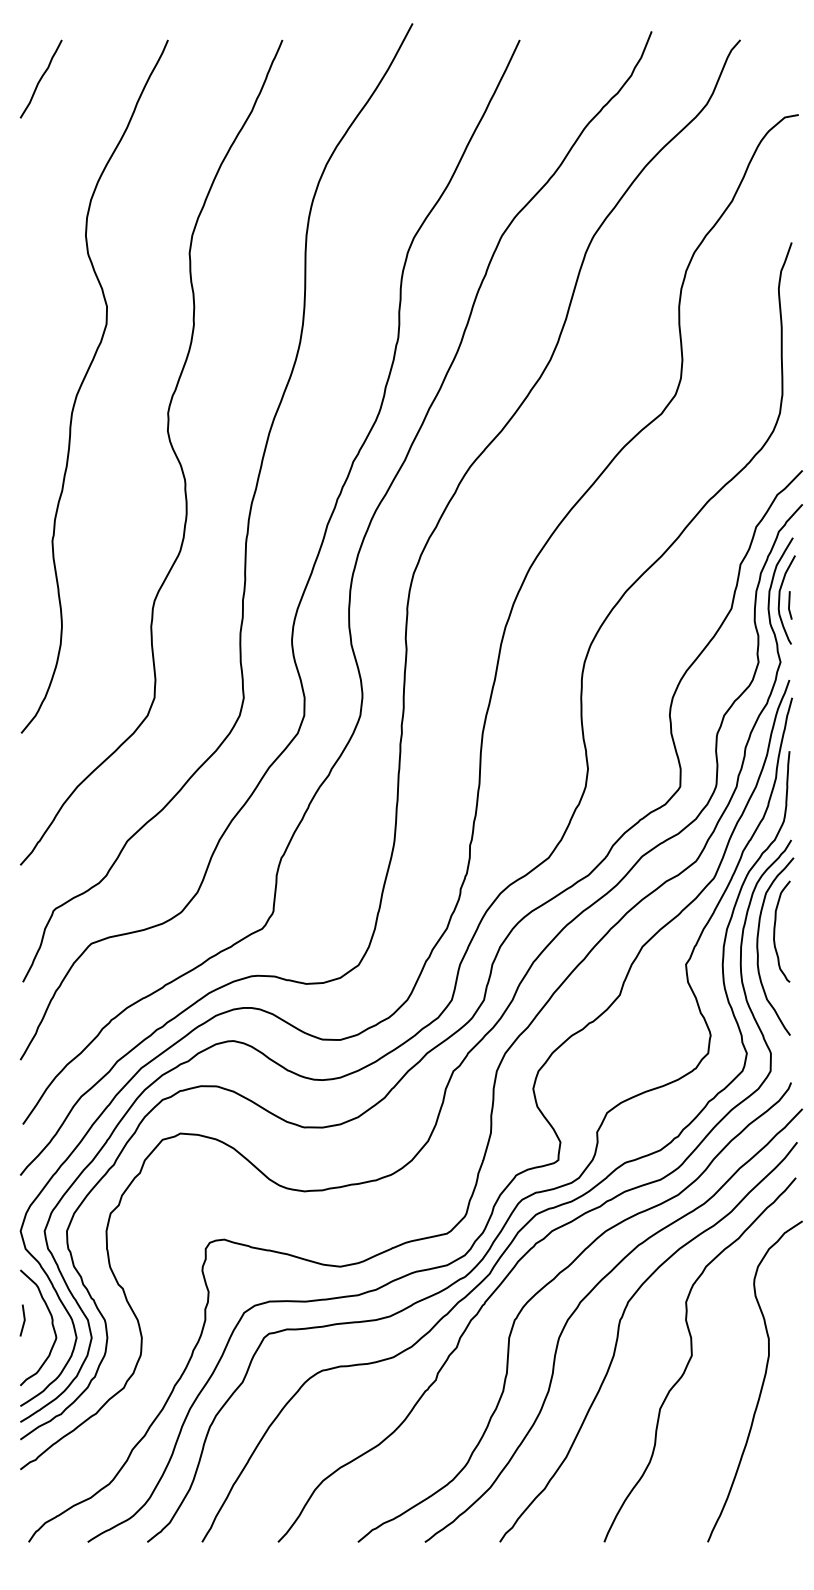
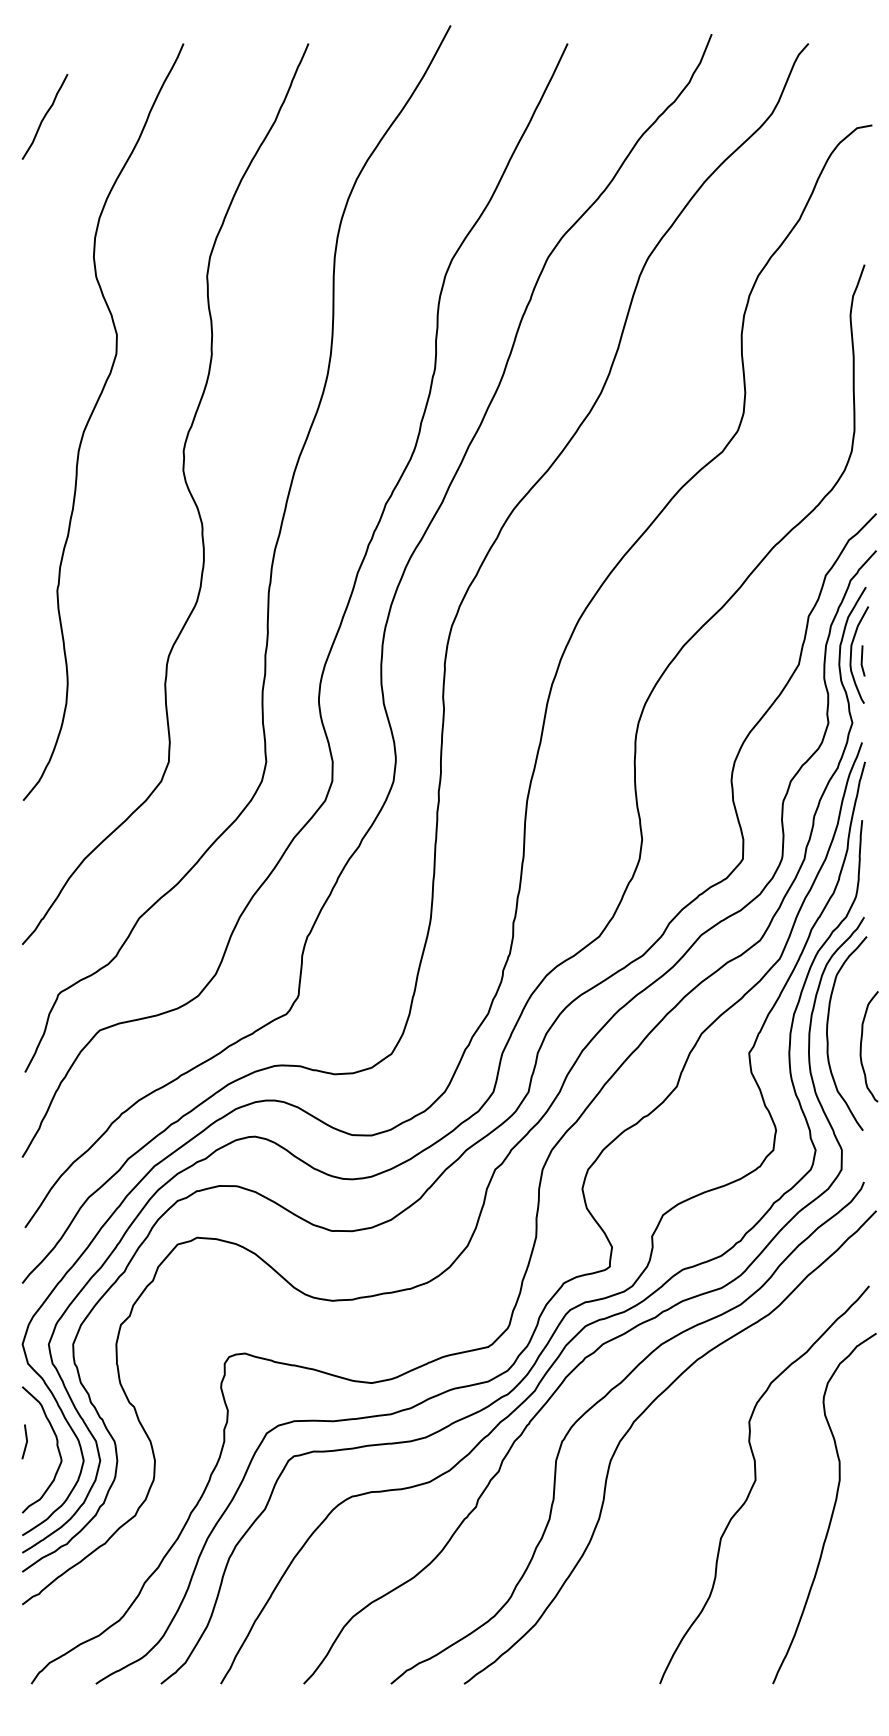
curve: (40, 78) -> (44, 116), moved
curve: (775, 931) -> (862, 1046), moved
curve: (618, 1338) -> (675, 1461), removed

